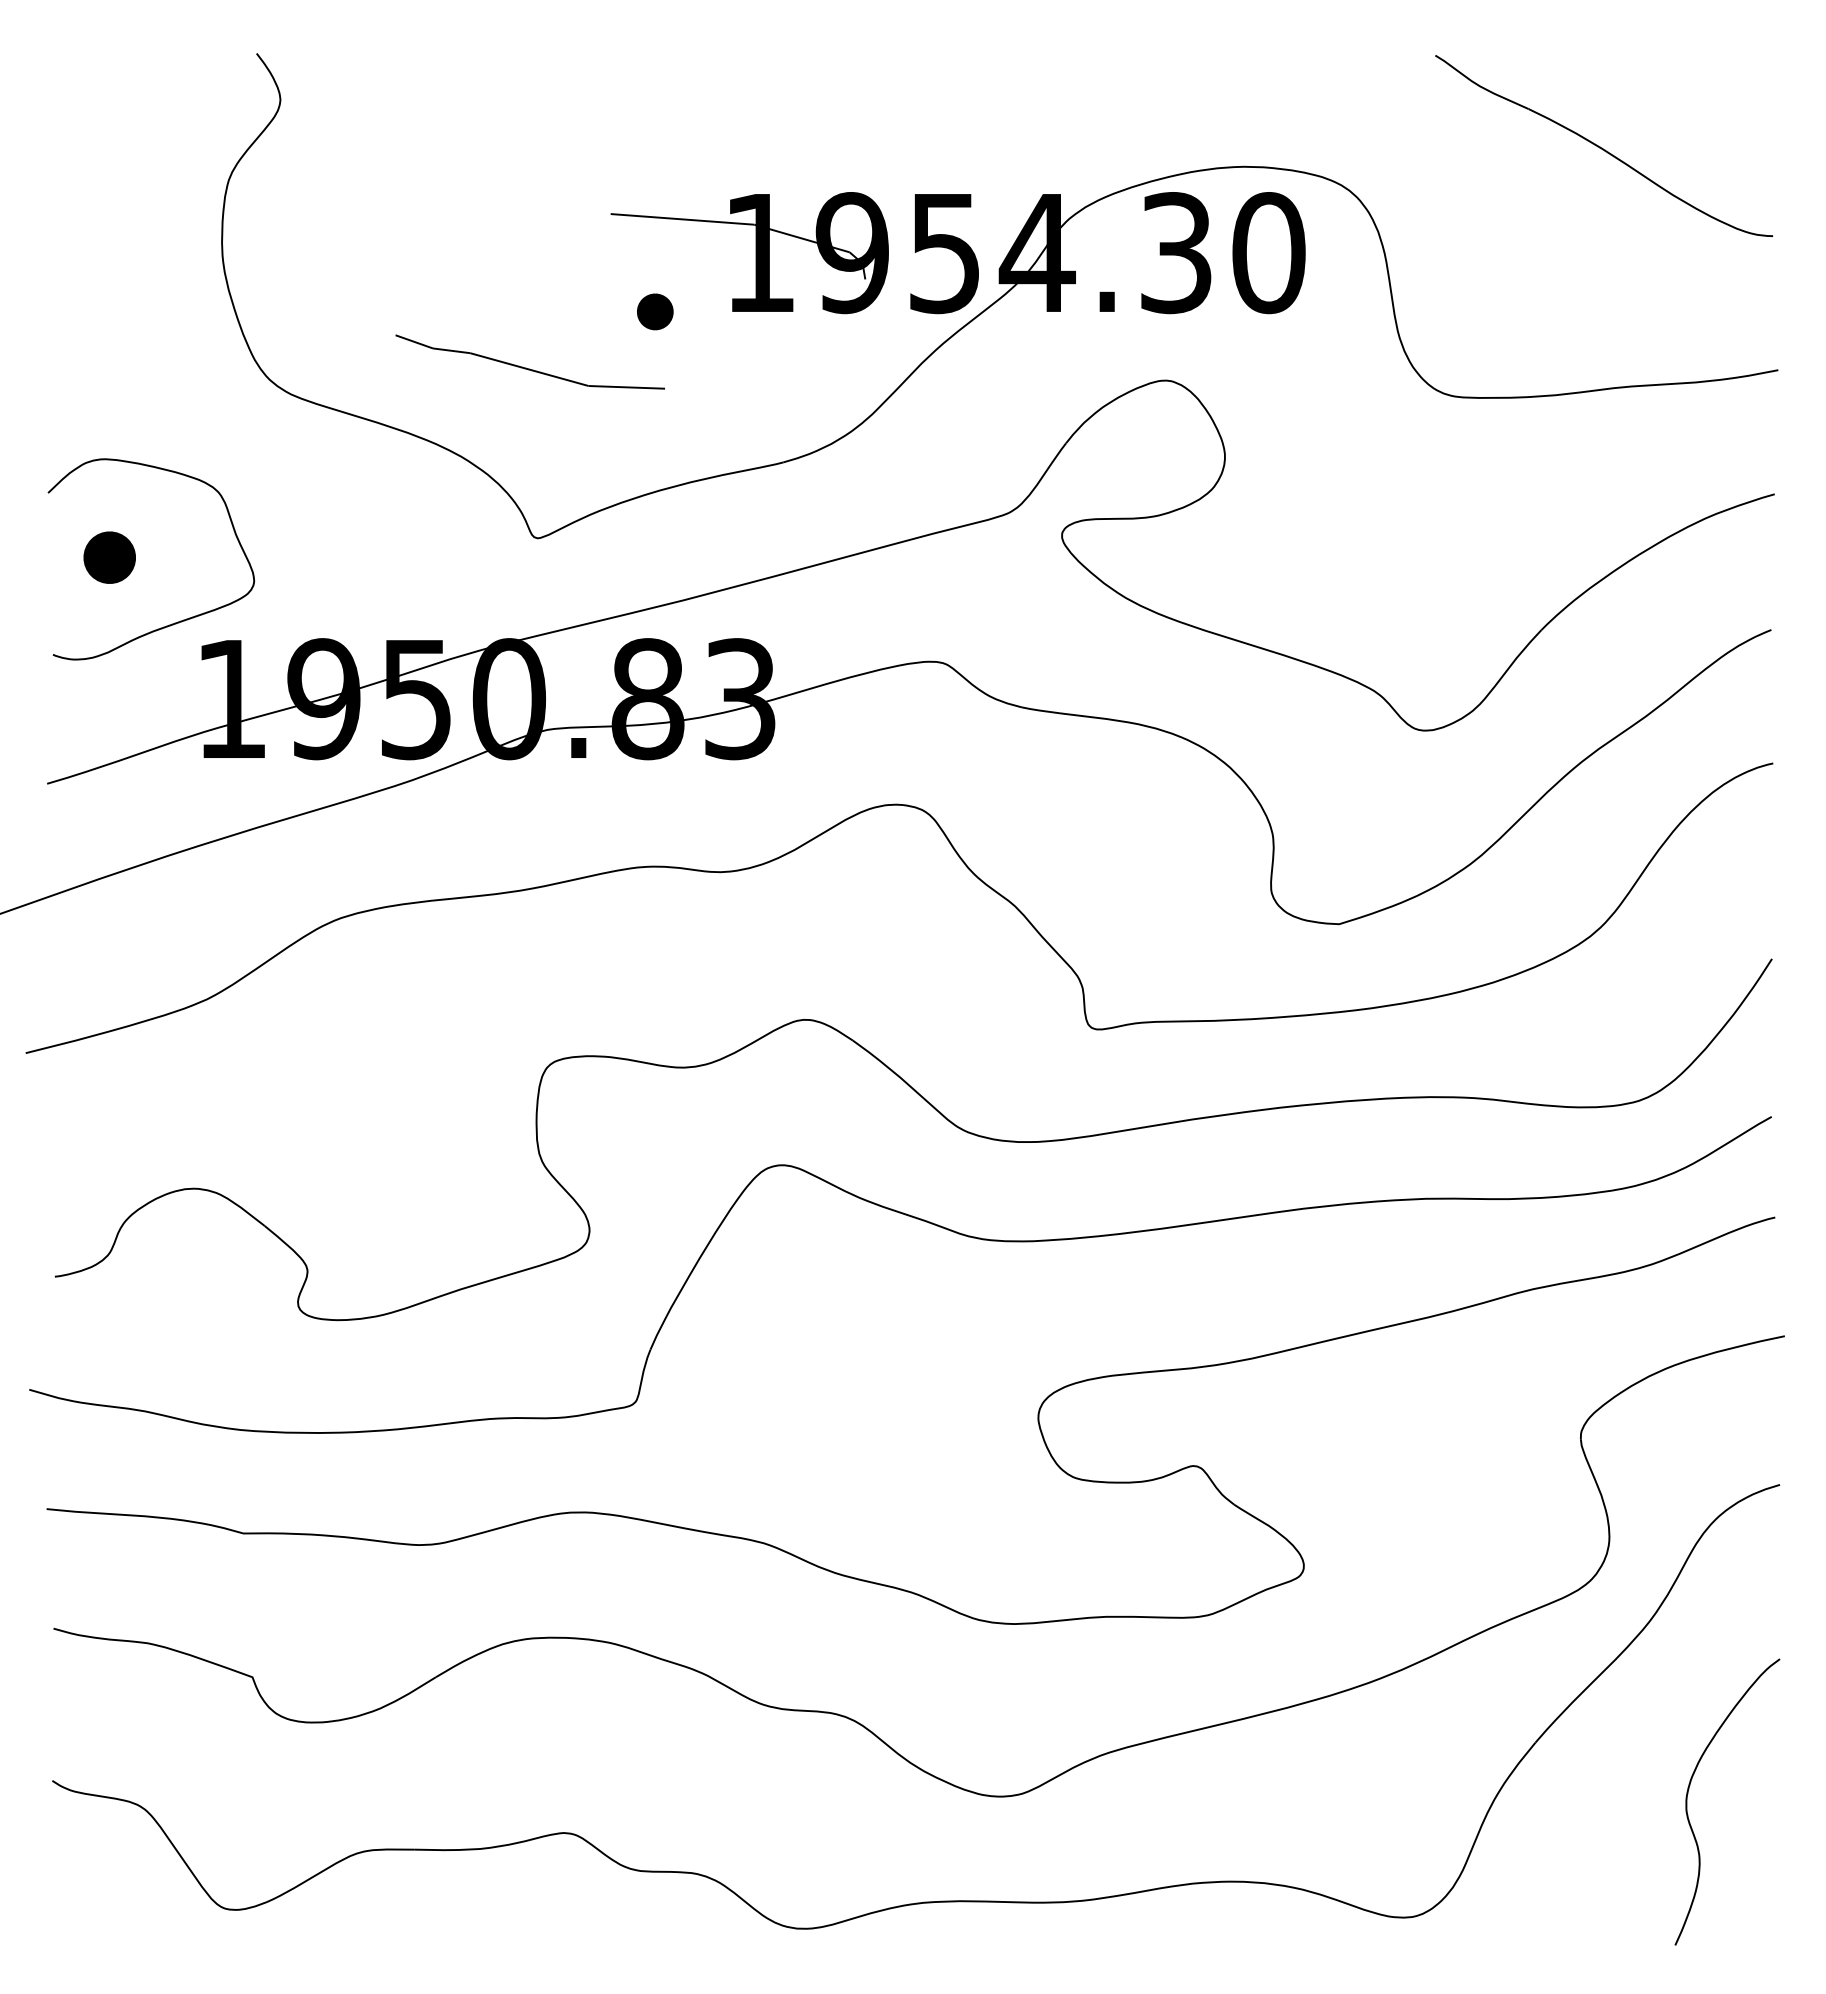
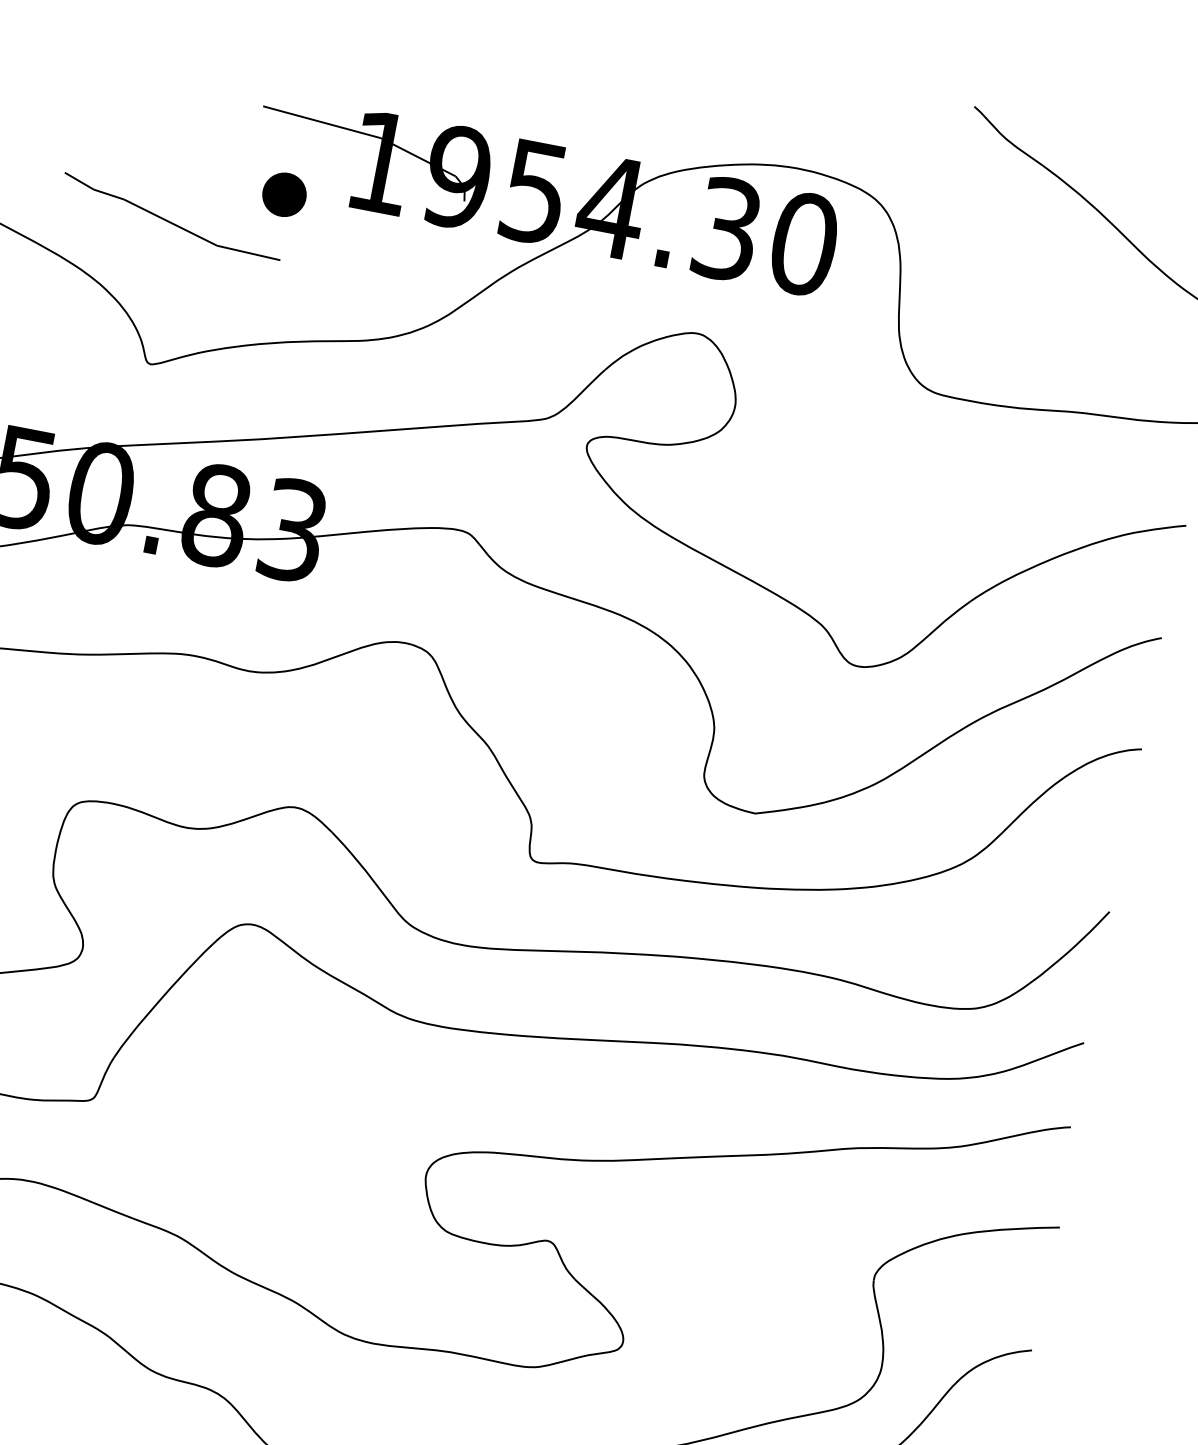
part: (655, 311) -> (284, 194), size x1.43

